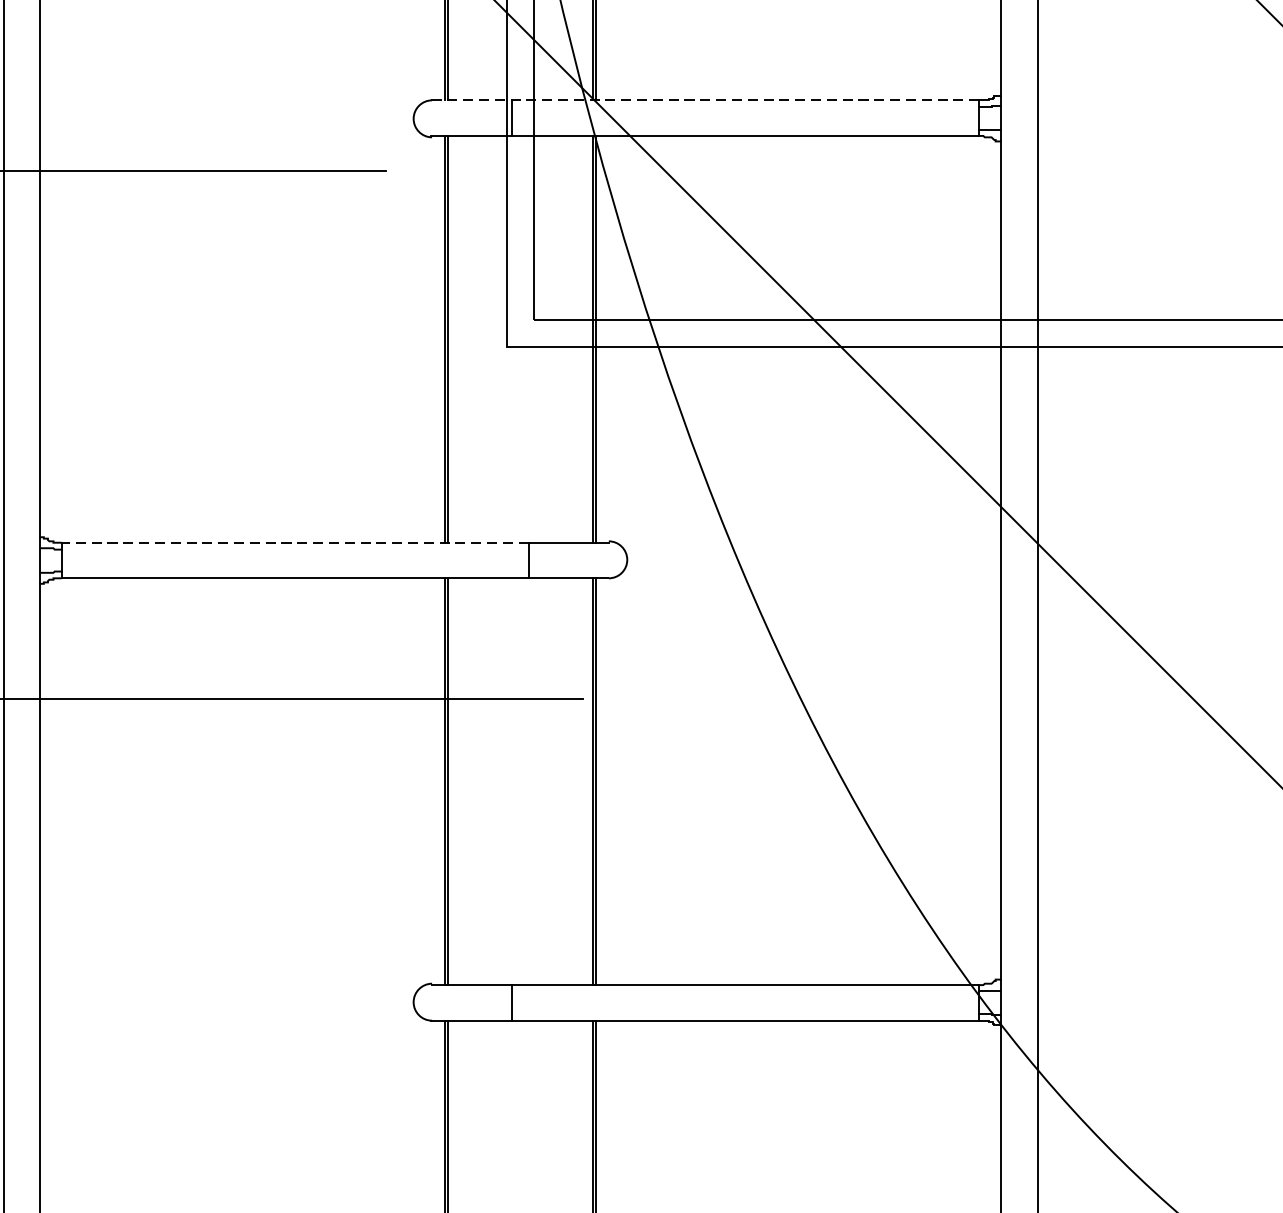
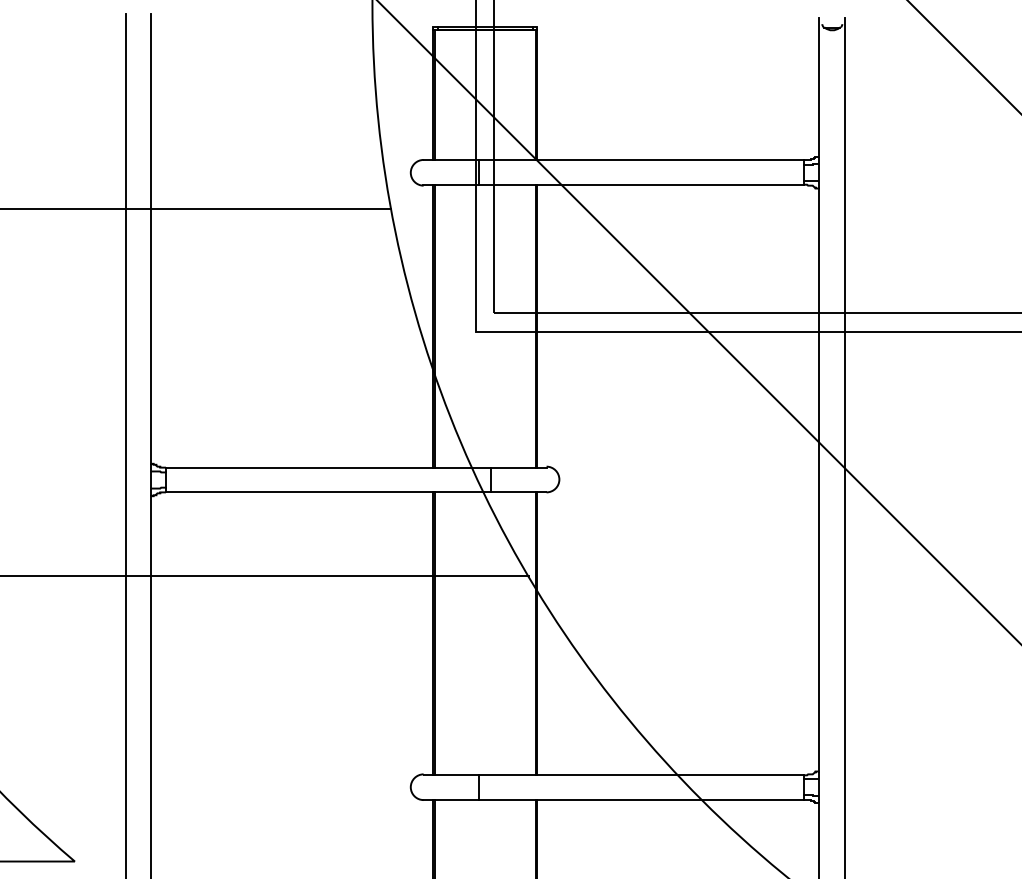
line: (705, 99) -> (613, 159), dashed -> solid
line: (293, 542) -> (327, 467), dashed -> solid

